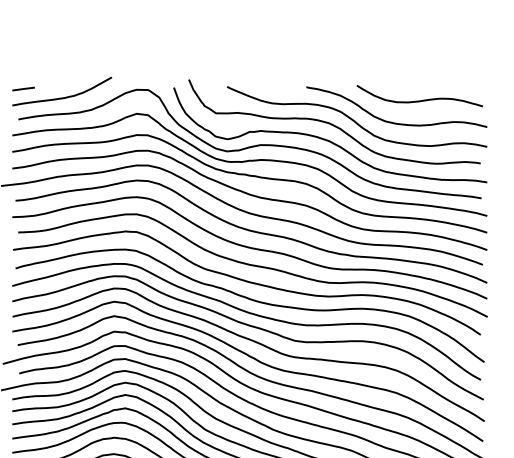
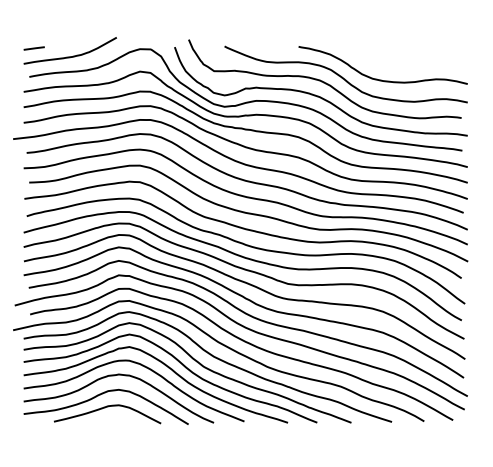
curve: (420, 99) -> (405, 58), removed

